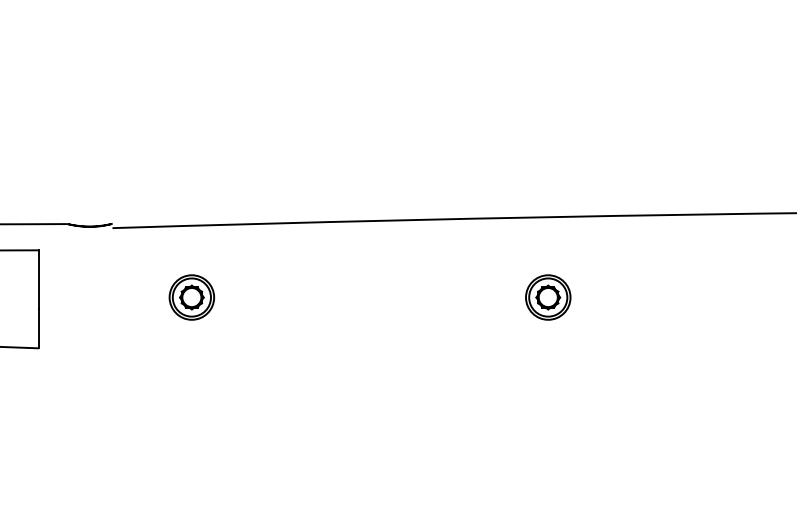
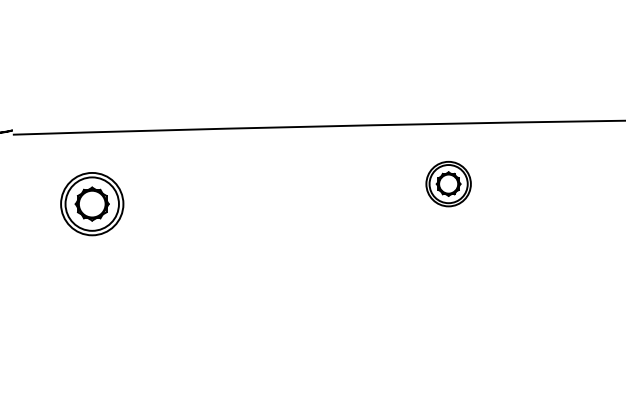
part: (191, 297) -> (91, 204), size x1.4
part: (548, 297) -> (448, 184), moved

